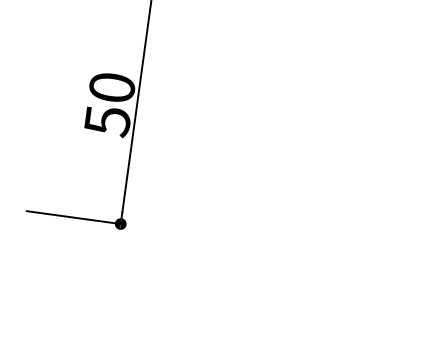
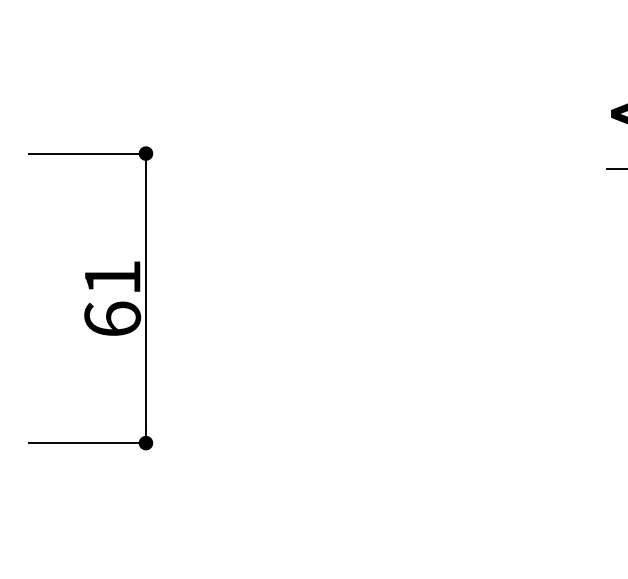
text: (109, 104) -> (112, 298), 50 -> 61

